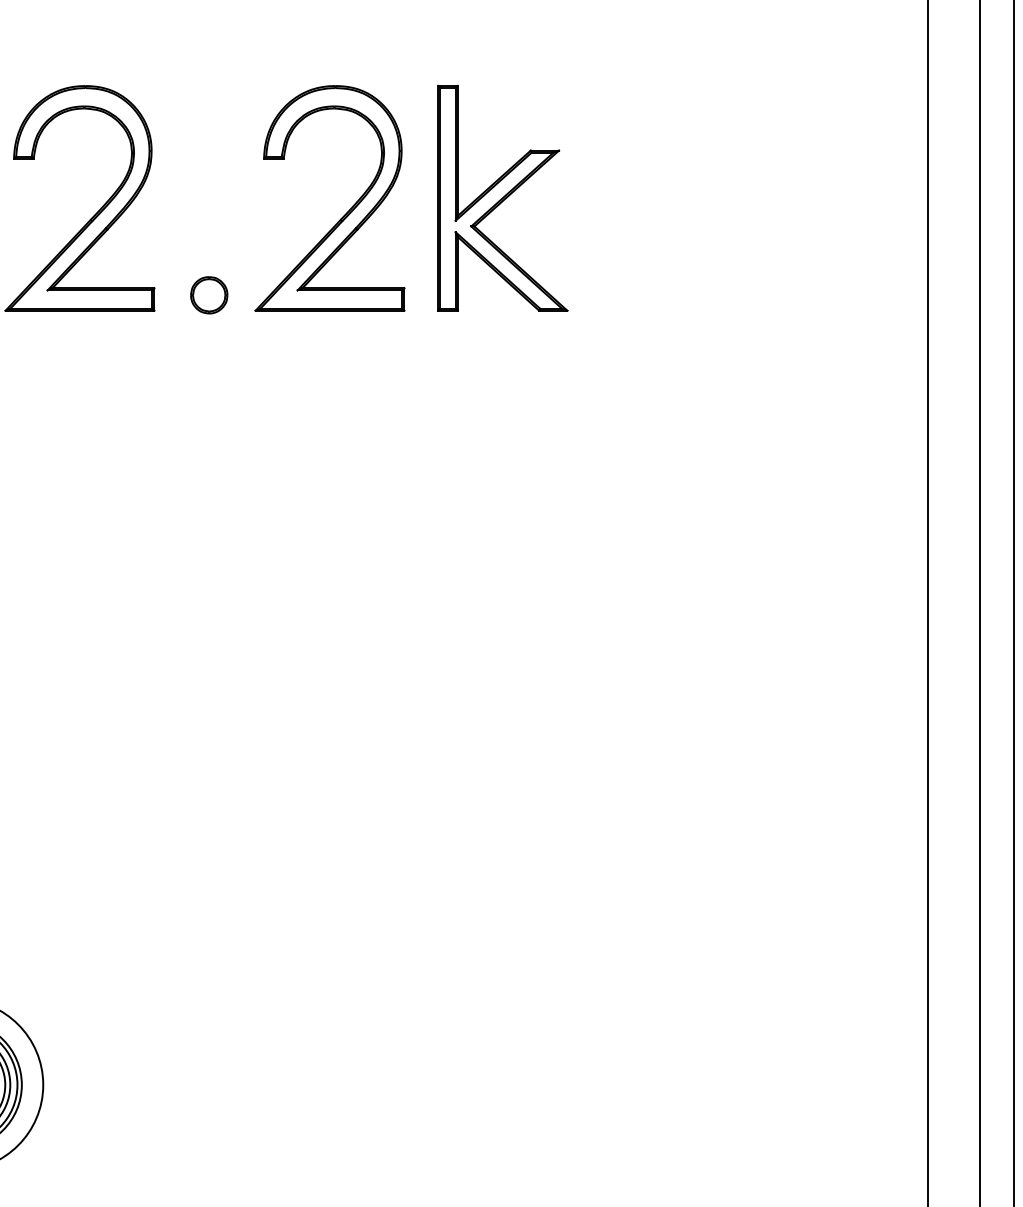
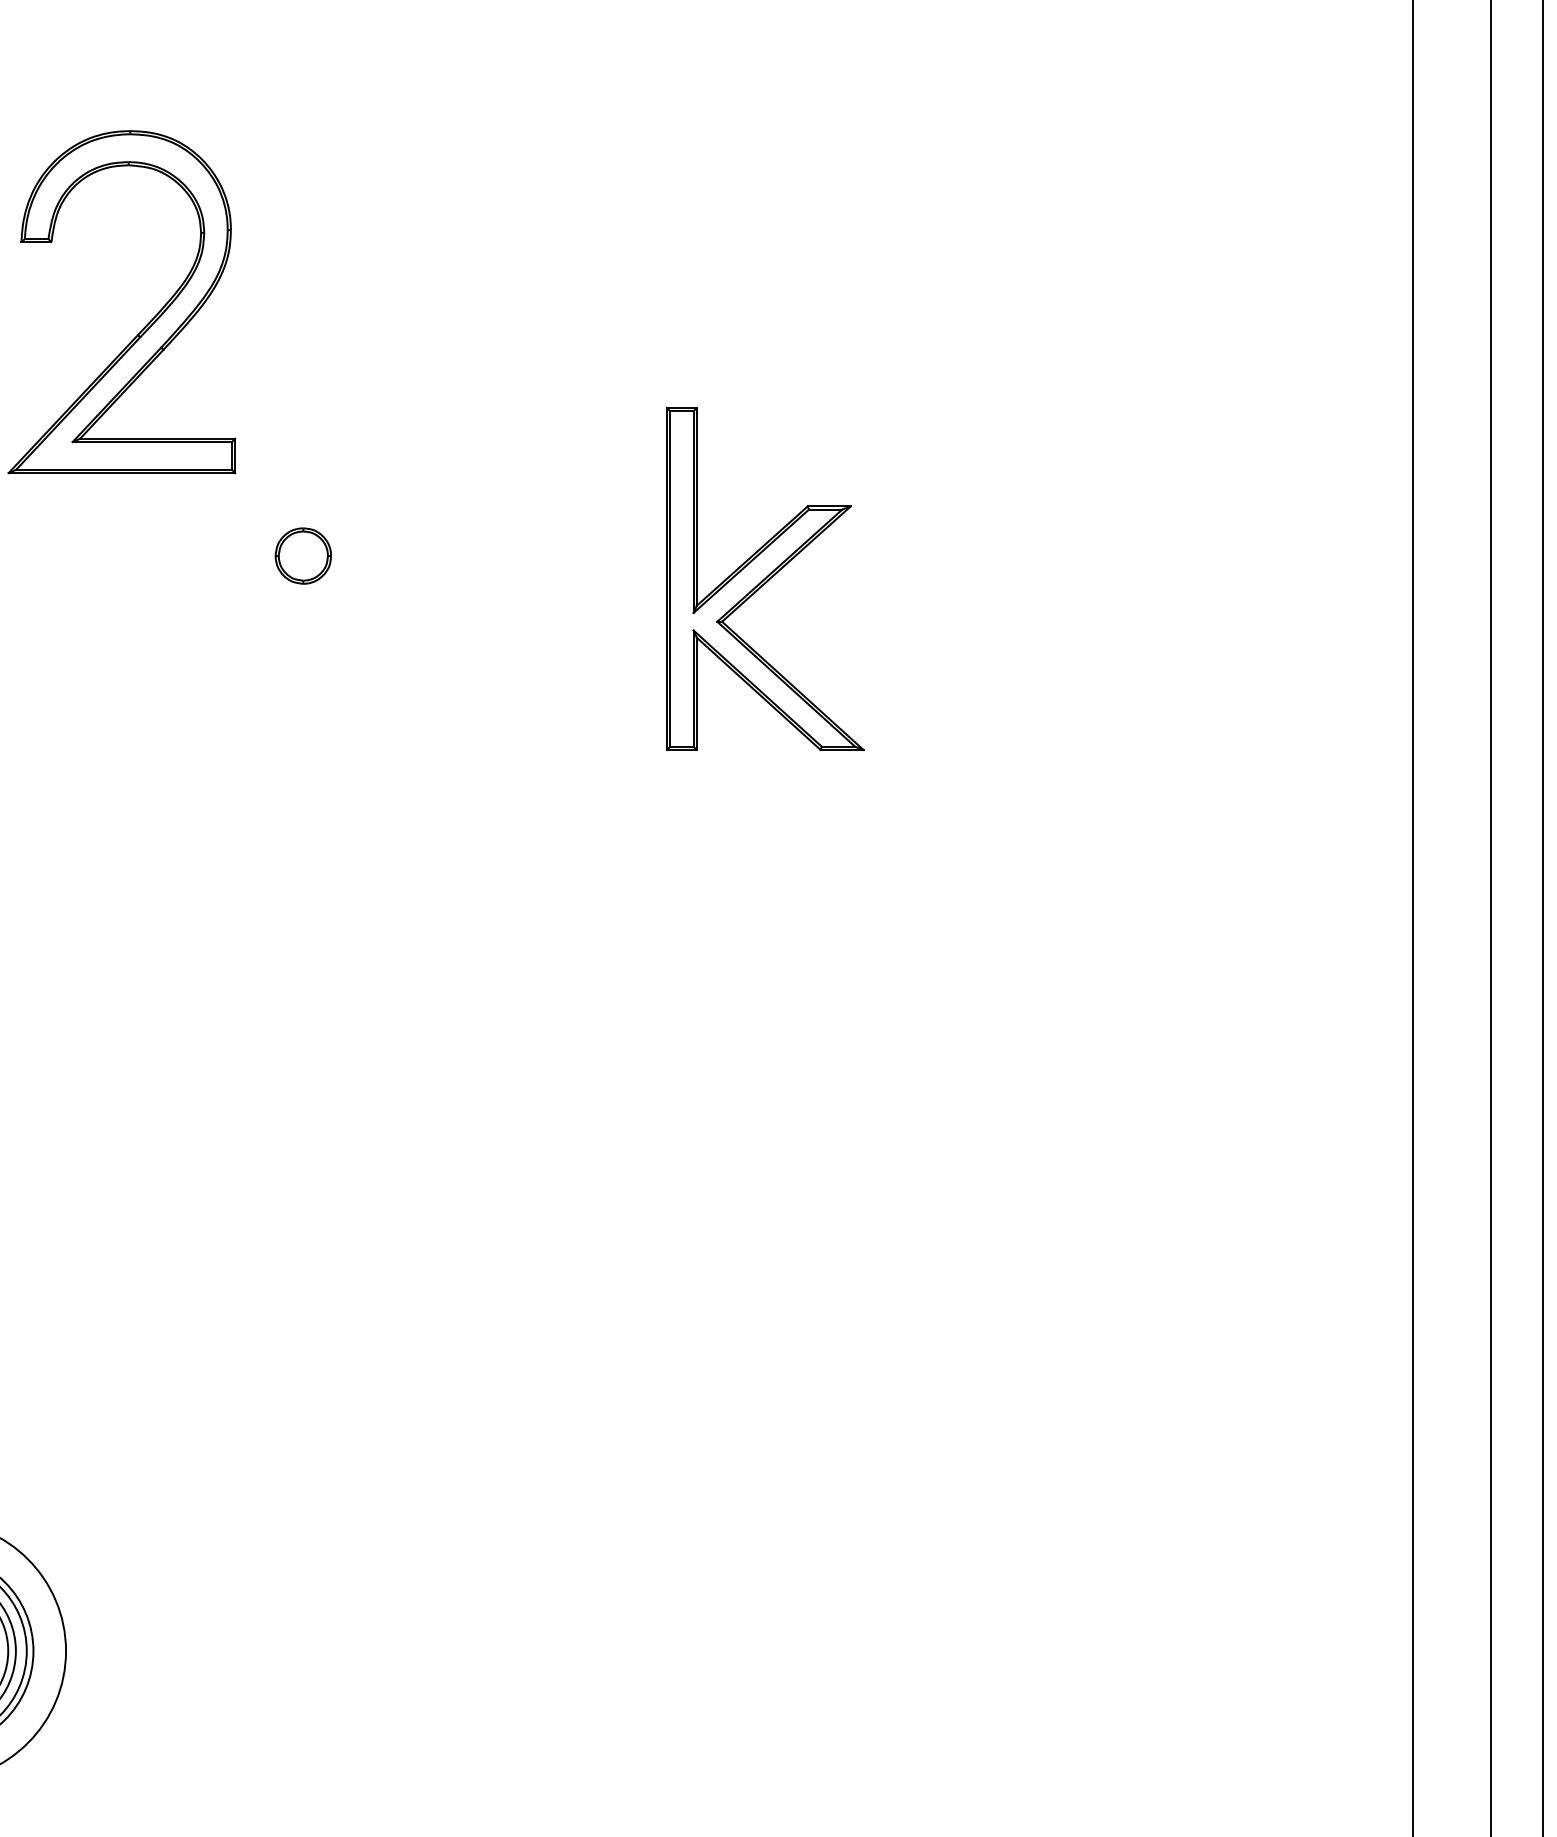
part: (502, 198) -> (764, 579), moved
part: (345, 213) -> (525, 325), removed
part: (209, 295) -> (303, 556), moved

